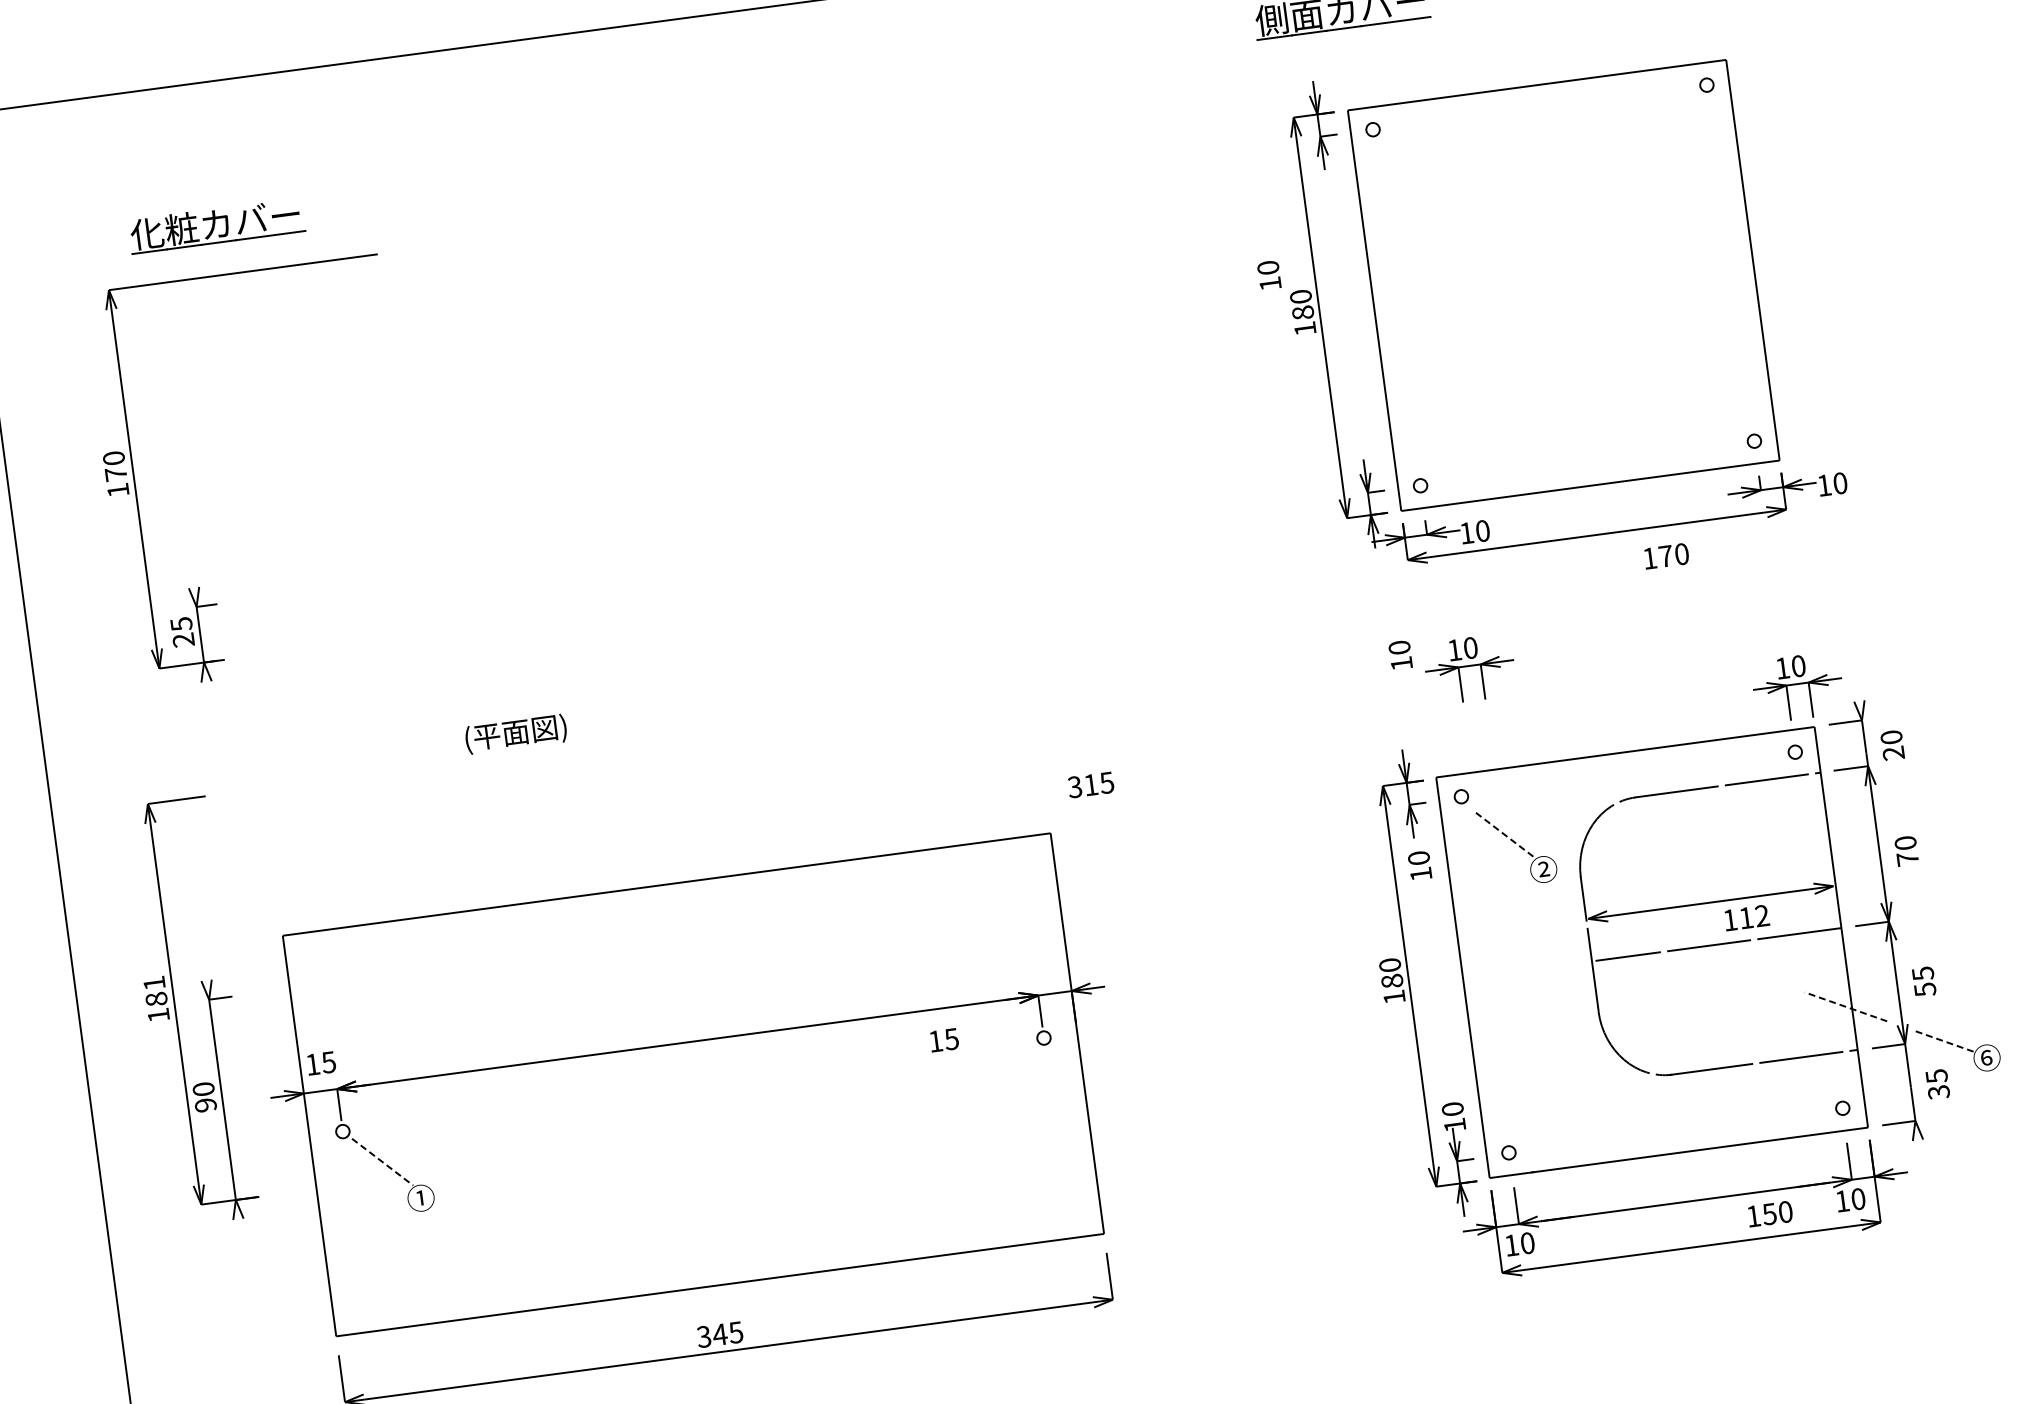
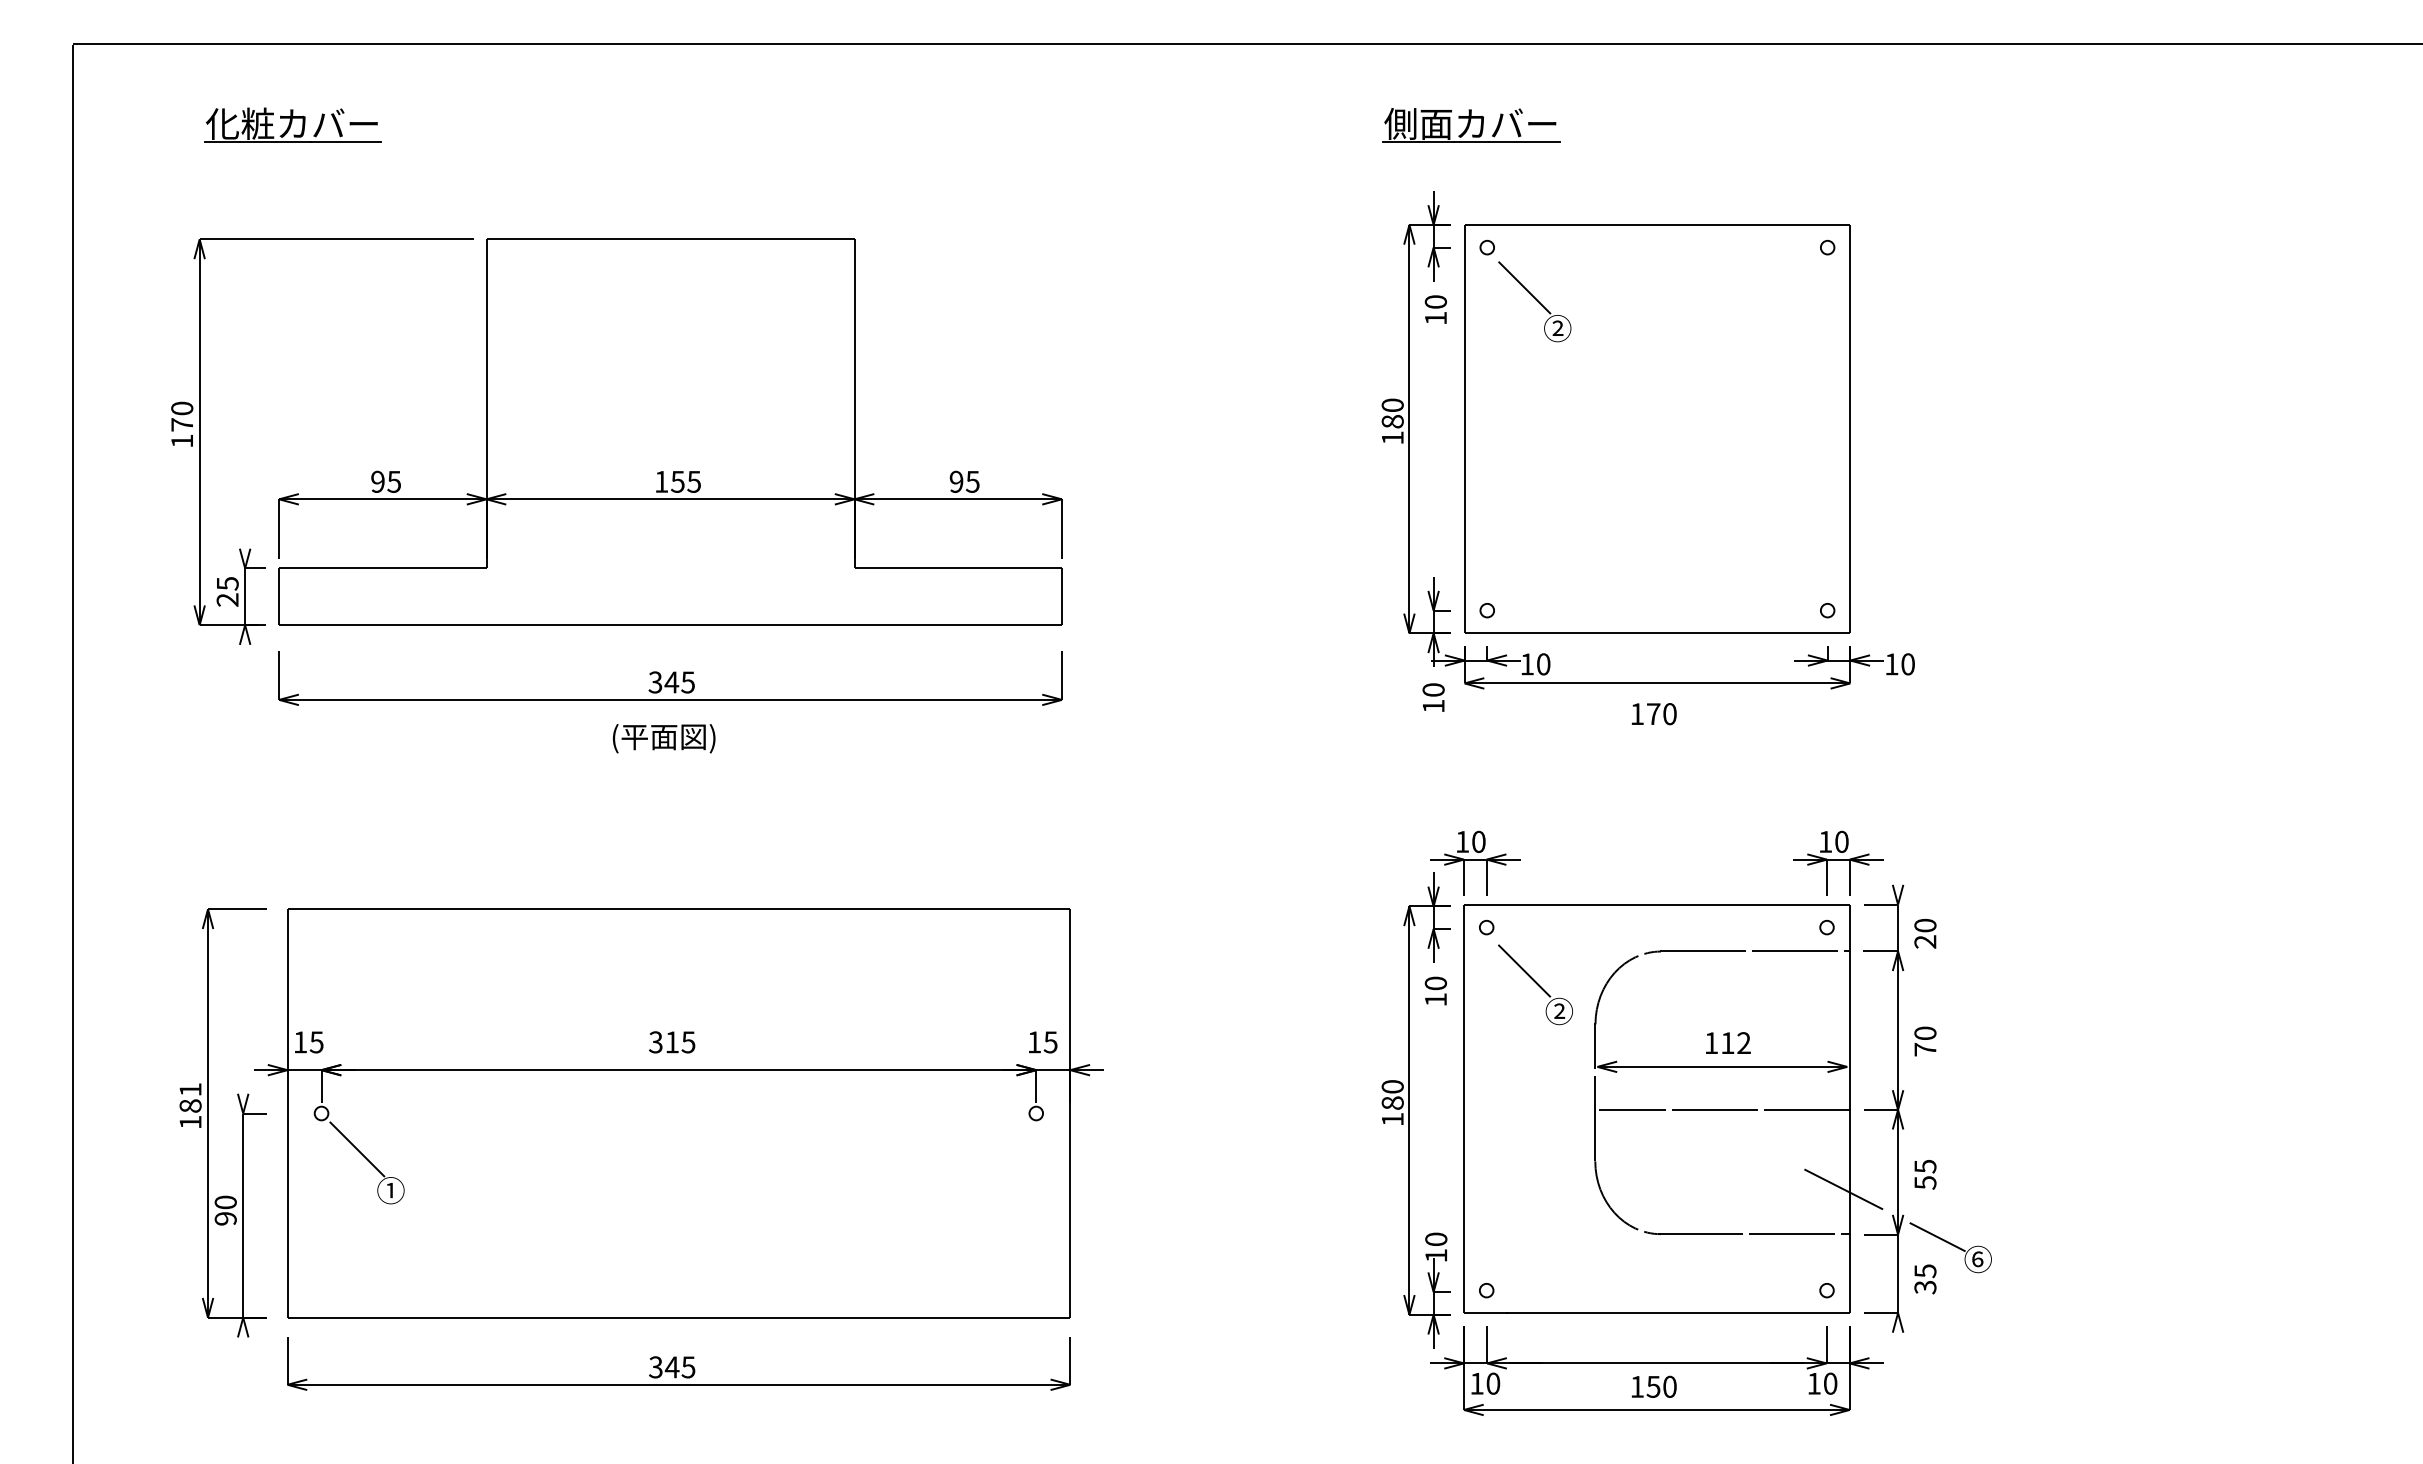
part: (1426, 176) -> (1534, 301), added
part: (215, 225) -> (292, 124), moved
text: (1268, 275) -> (1435, 309), moved
part: (595, 416) -> (670, 431), added
text: (1665, 556) -> (1653, 714), moved
text: (1400, 655) -> (1433, 697), moved
part: (628, 659) -> (670, 678), added
part: (1470, 668) -> (1475, 862), moved
text: (516, 734) -> (664, 738), moved
text: (1091, 785) -> (672, 1042), moved
line: (1504, 834) -> (1524, 971), dashed -> solid
text: (1746, 917) -> (1728, 1042), moved
line: (1845, 1006) -> (1843, 1189), dashed -> solid
part: (176, 1013) -> (208, 1122), moved
text: (944, 1040) -> (1043, 1042), moved
line: (1944, 1040) -> (1937, 1236), dashed -> solid
line: (382, 1162) -> (357, 1149), dashed -> solid
text: (1769, 1213) -> (1653, 1386), moved

